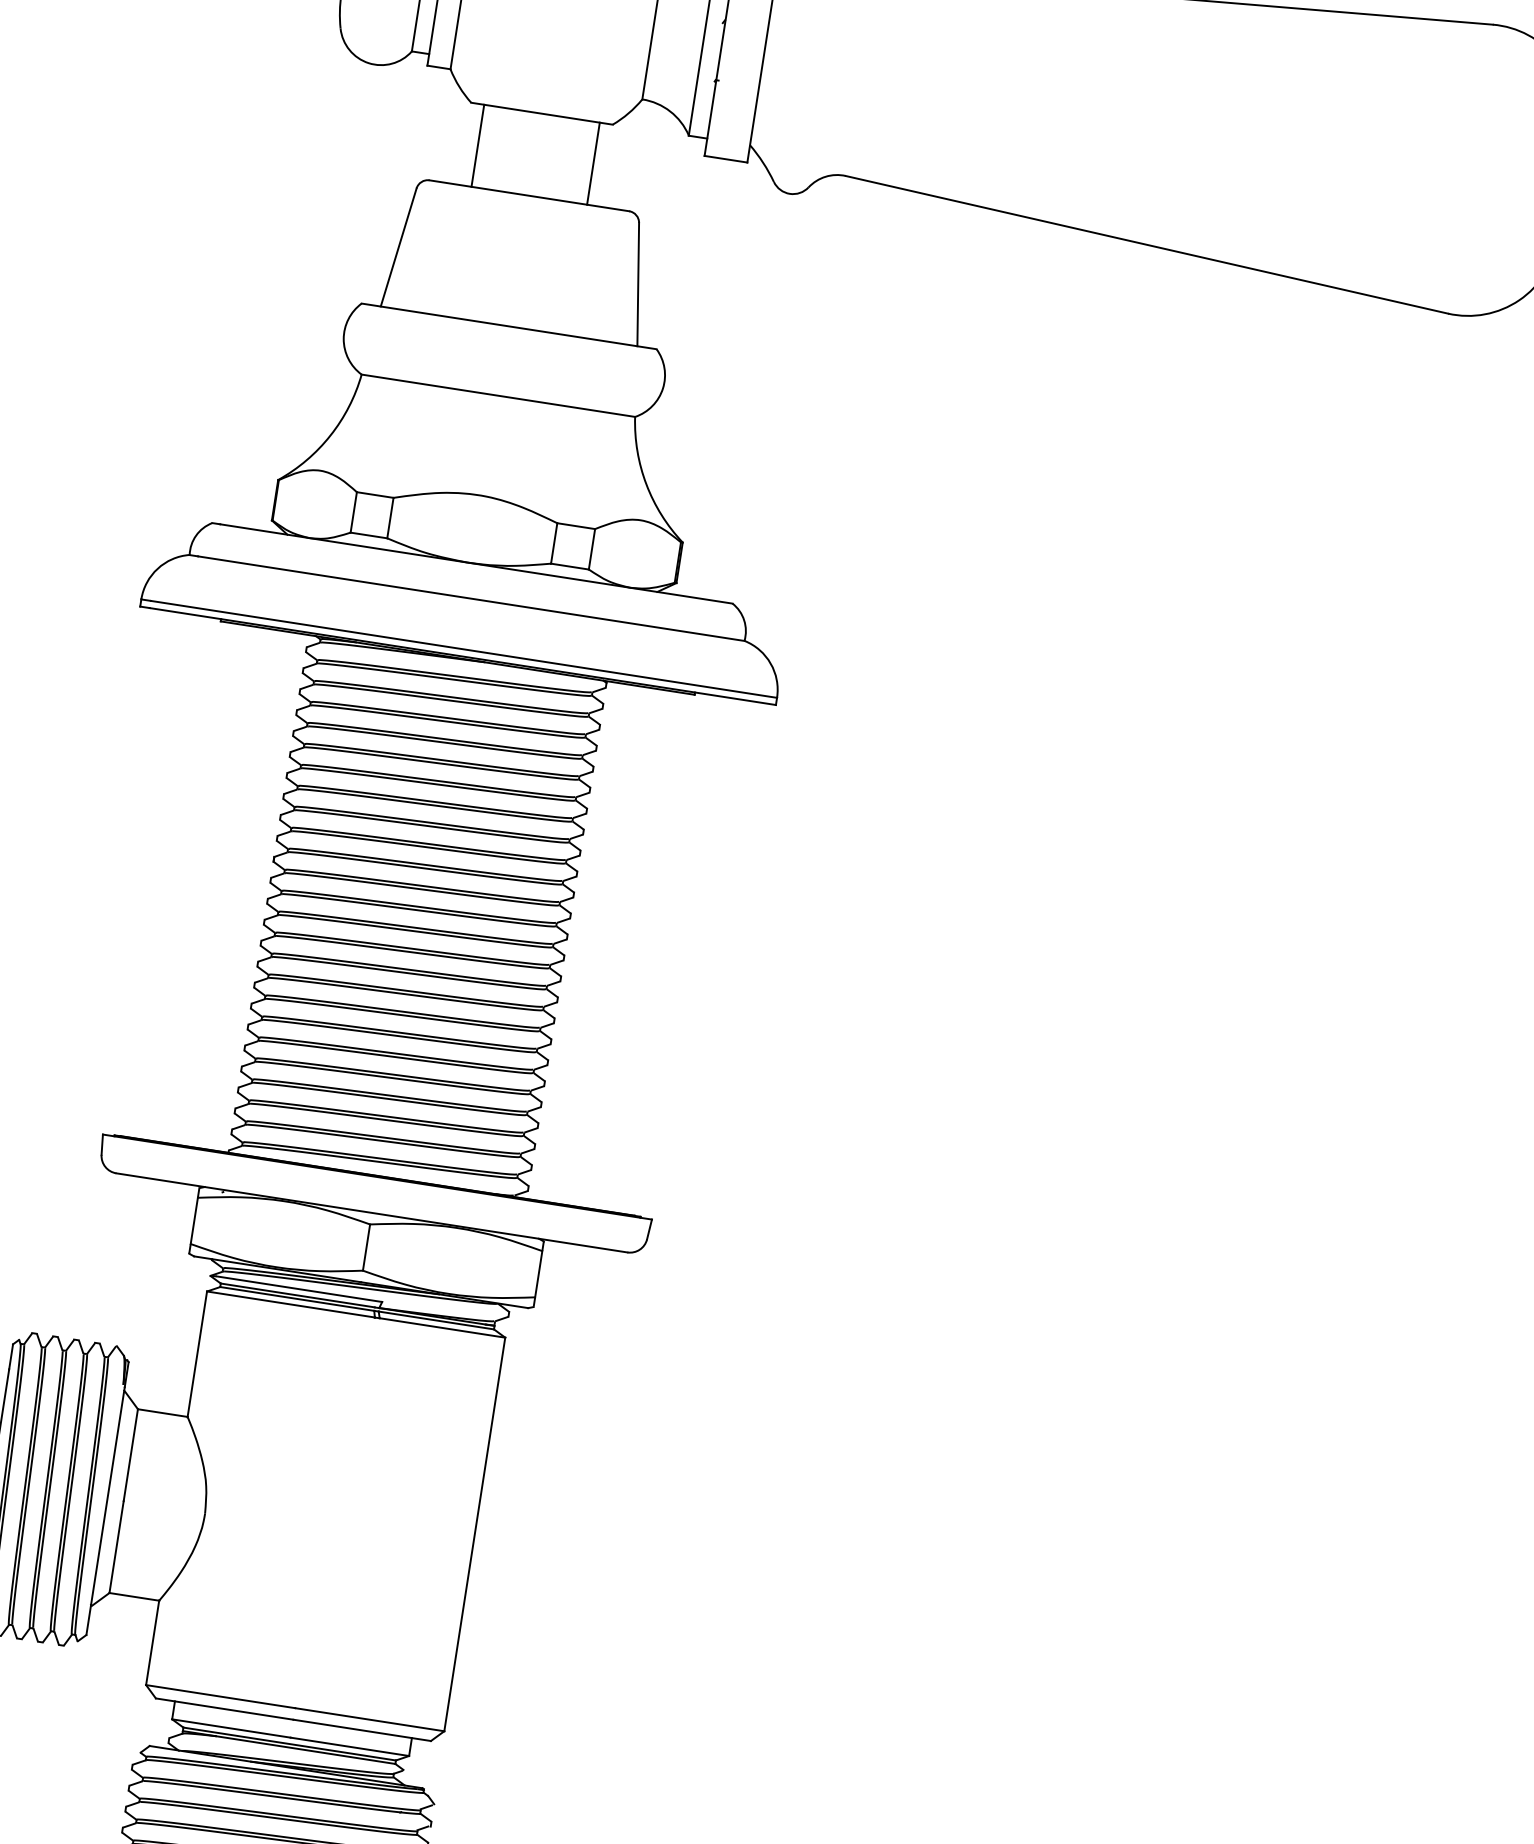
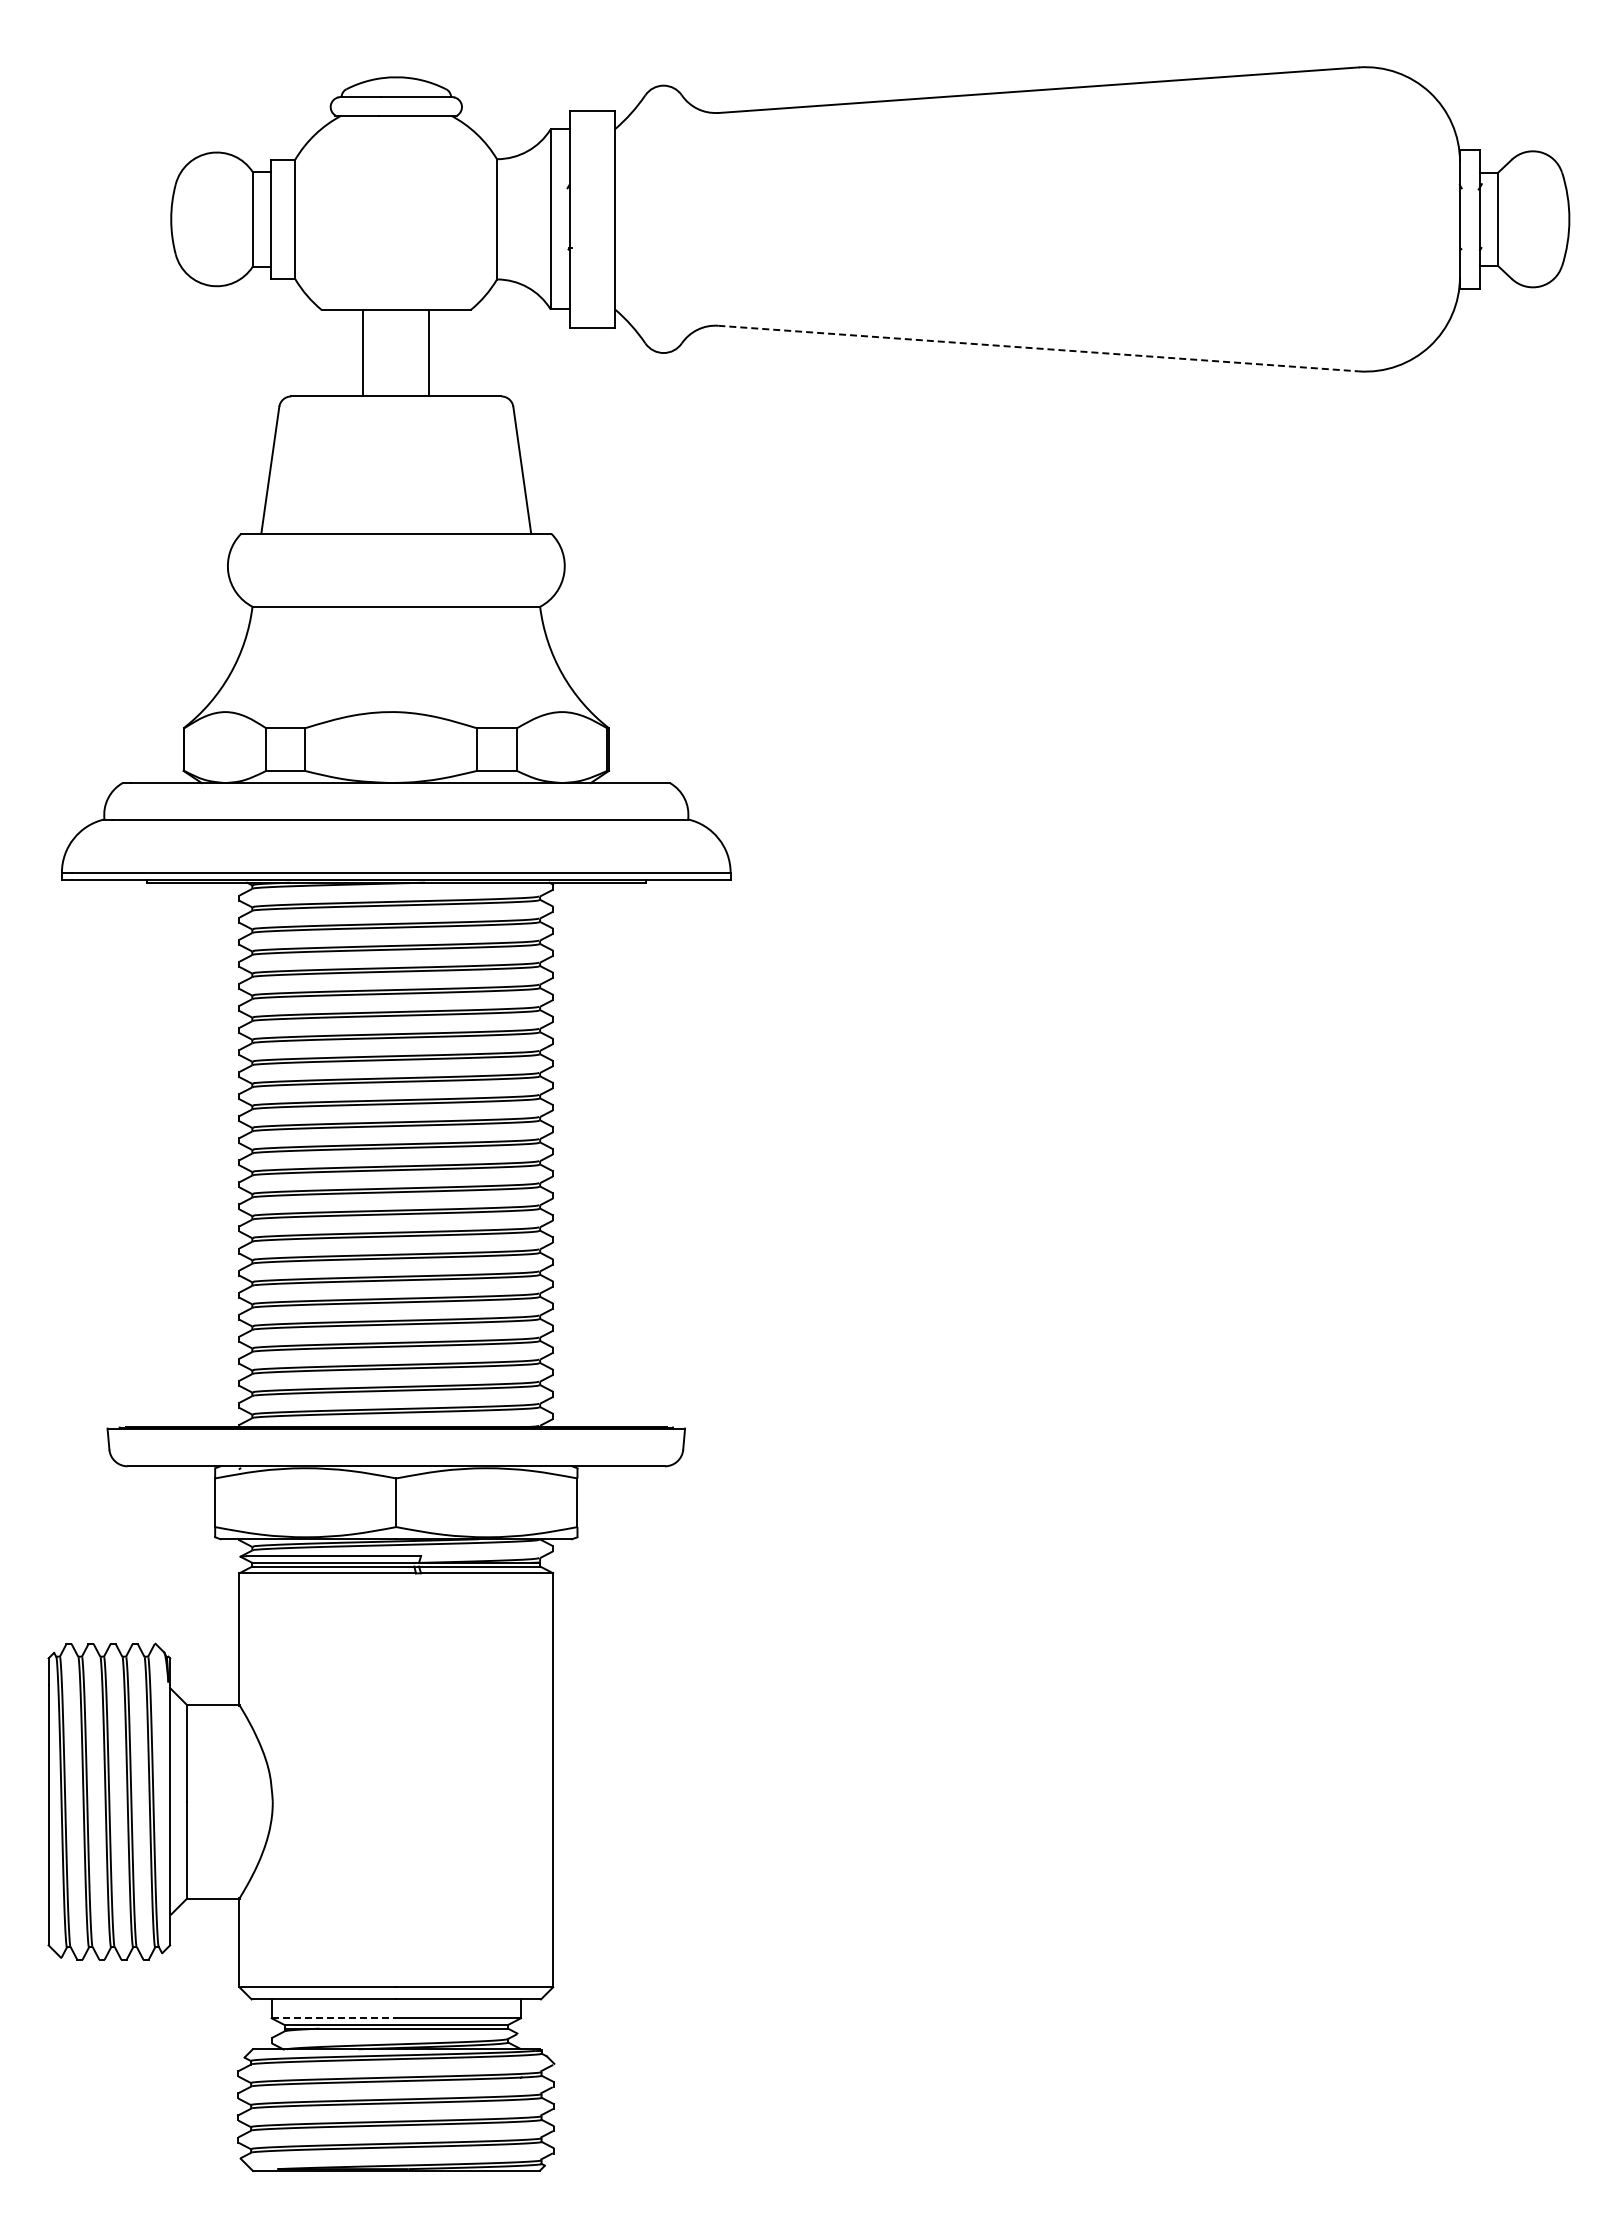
line: (477, 146) -> (429, 353), moved
line: (593, 163) -> (363, 353), moved
line: (1147, 244) -> (1039, 348), solid -> dashed
line: (231, 1728) -> (334, 2018), solid -> dashed

